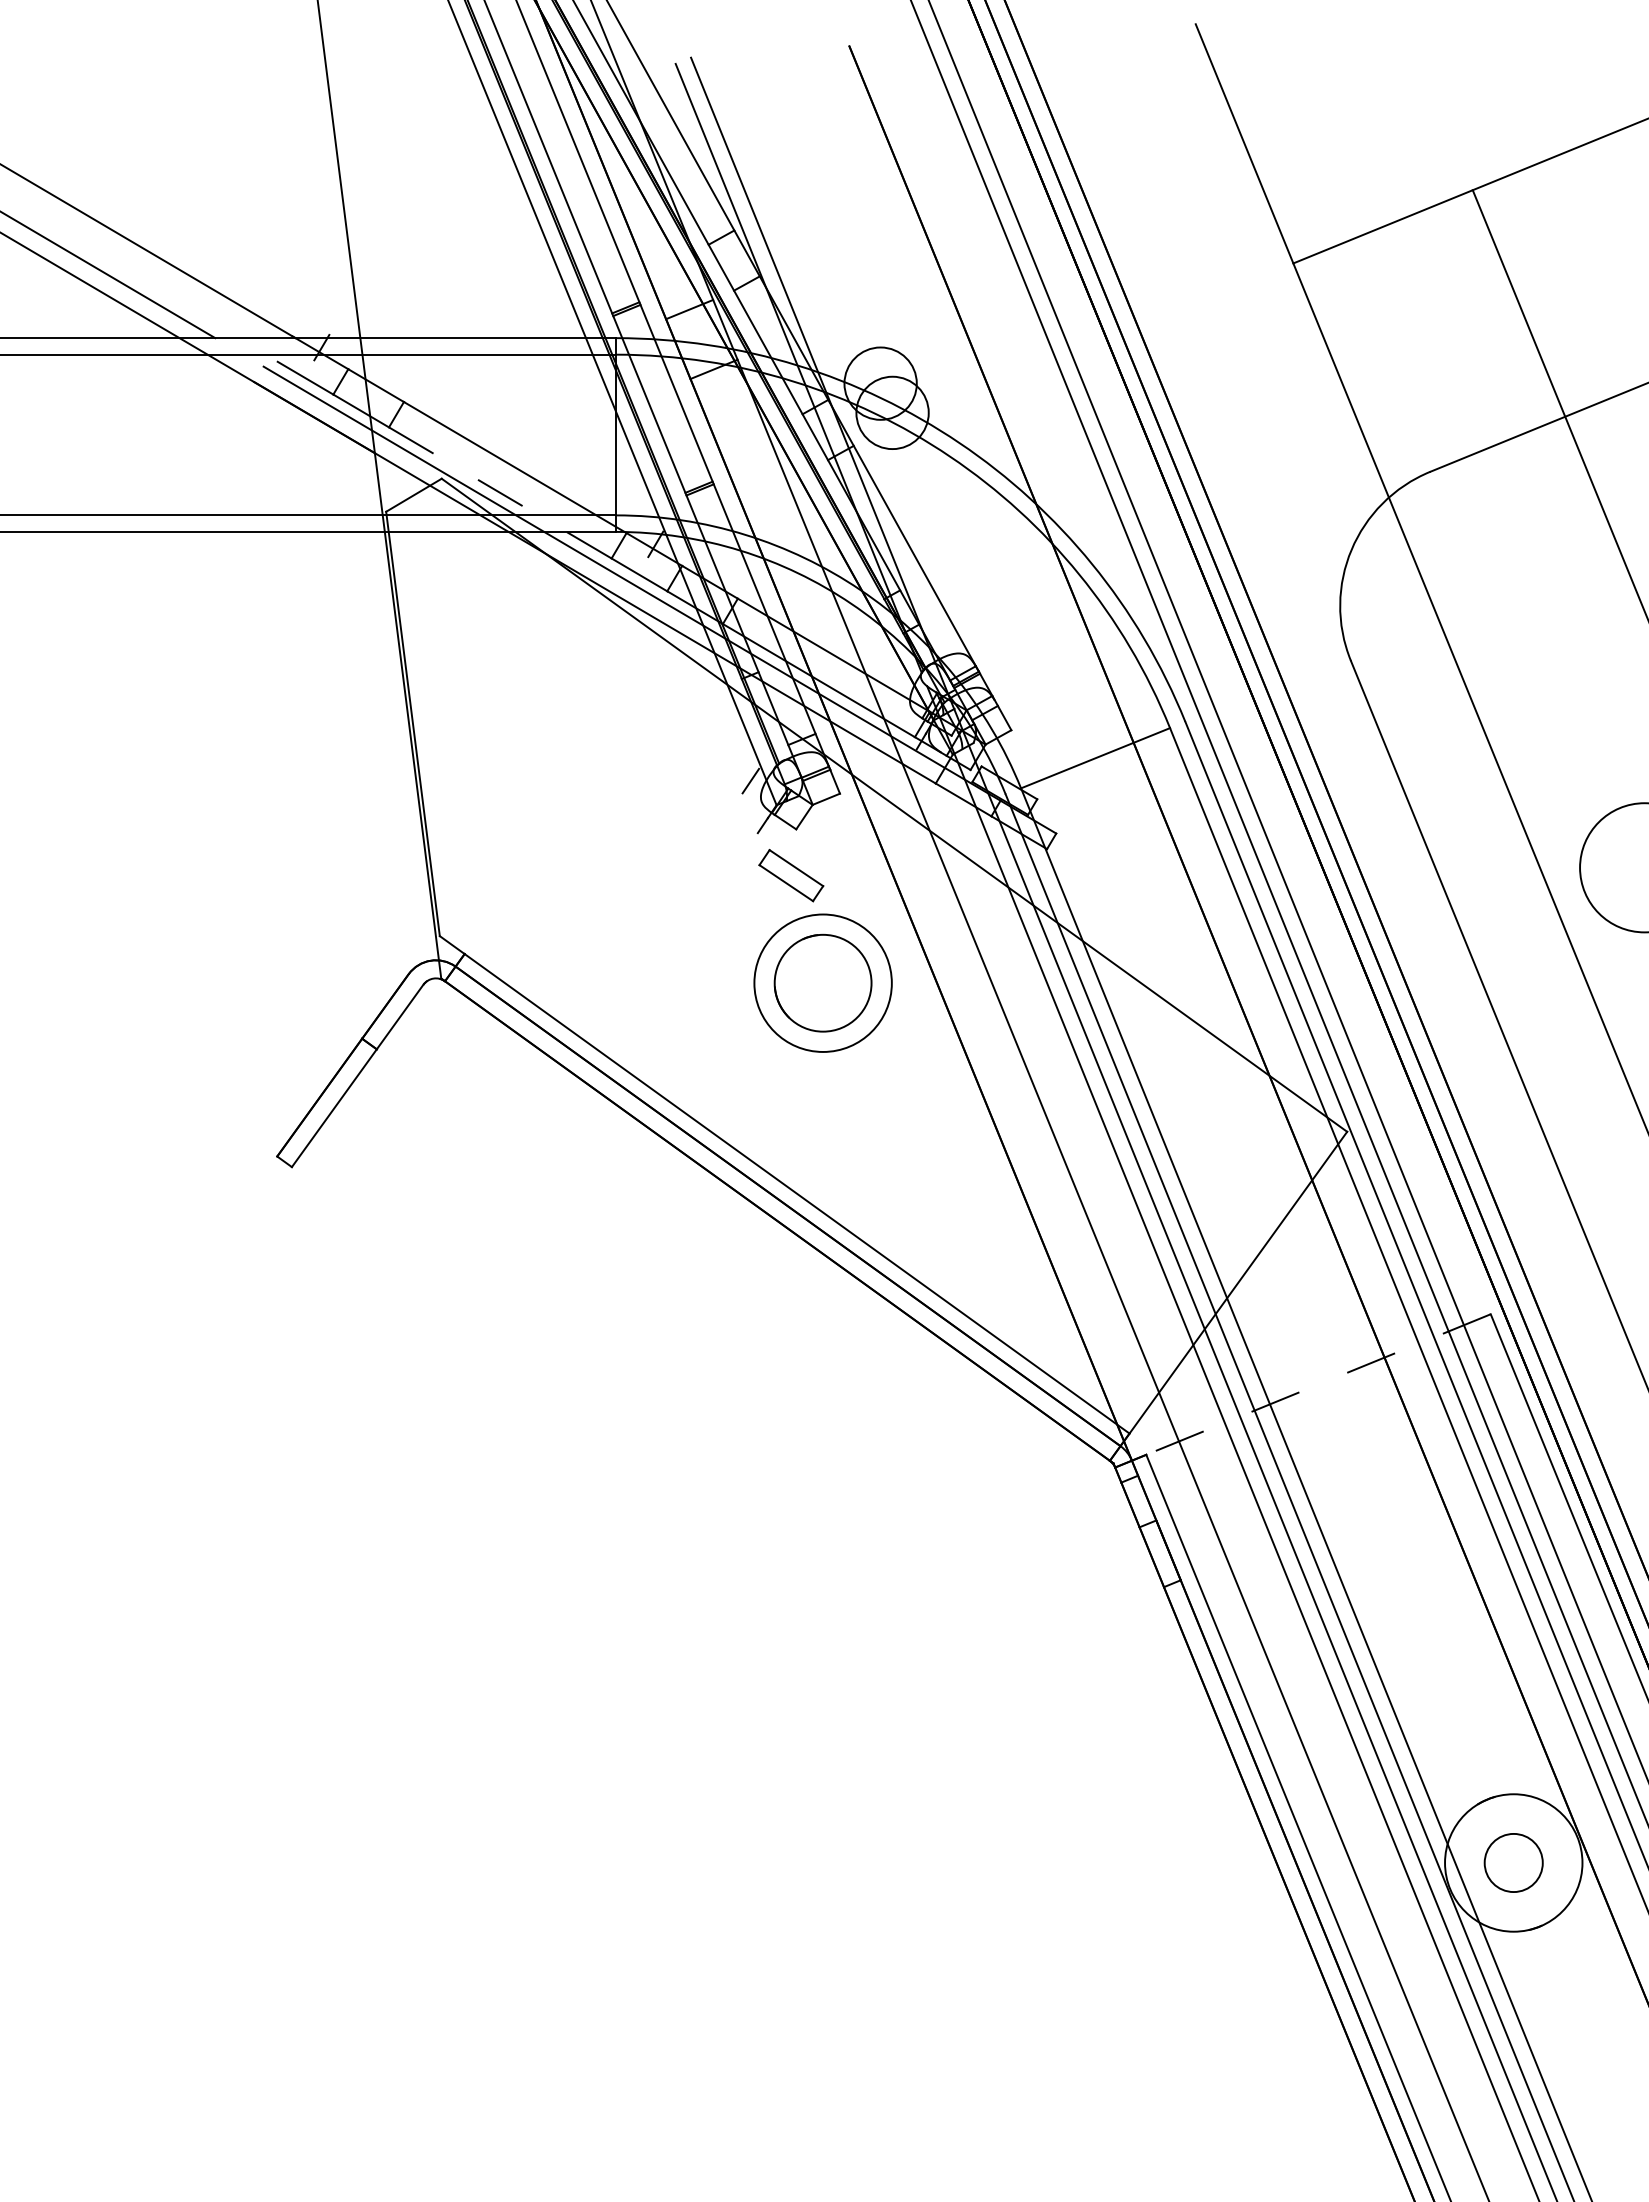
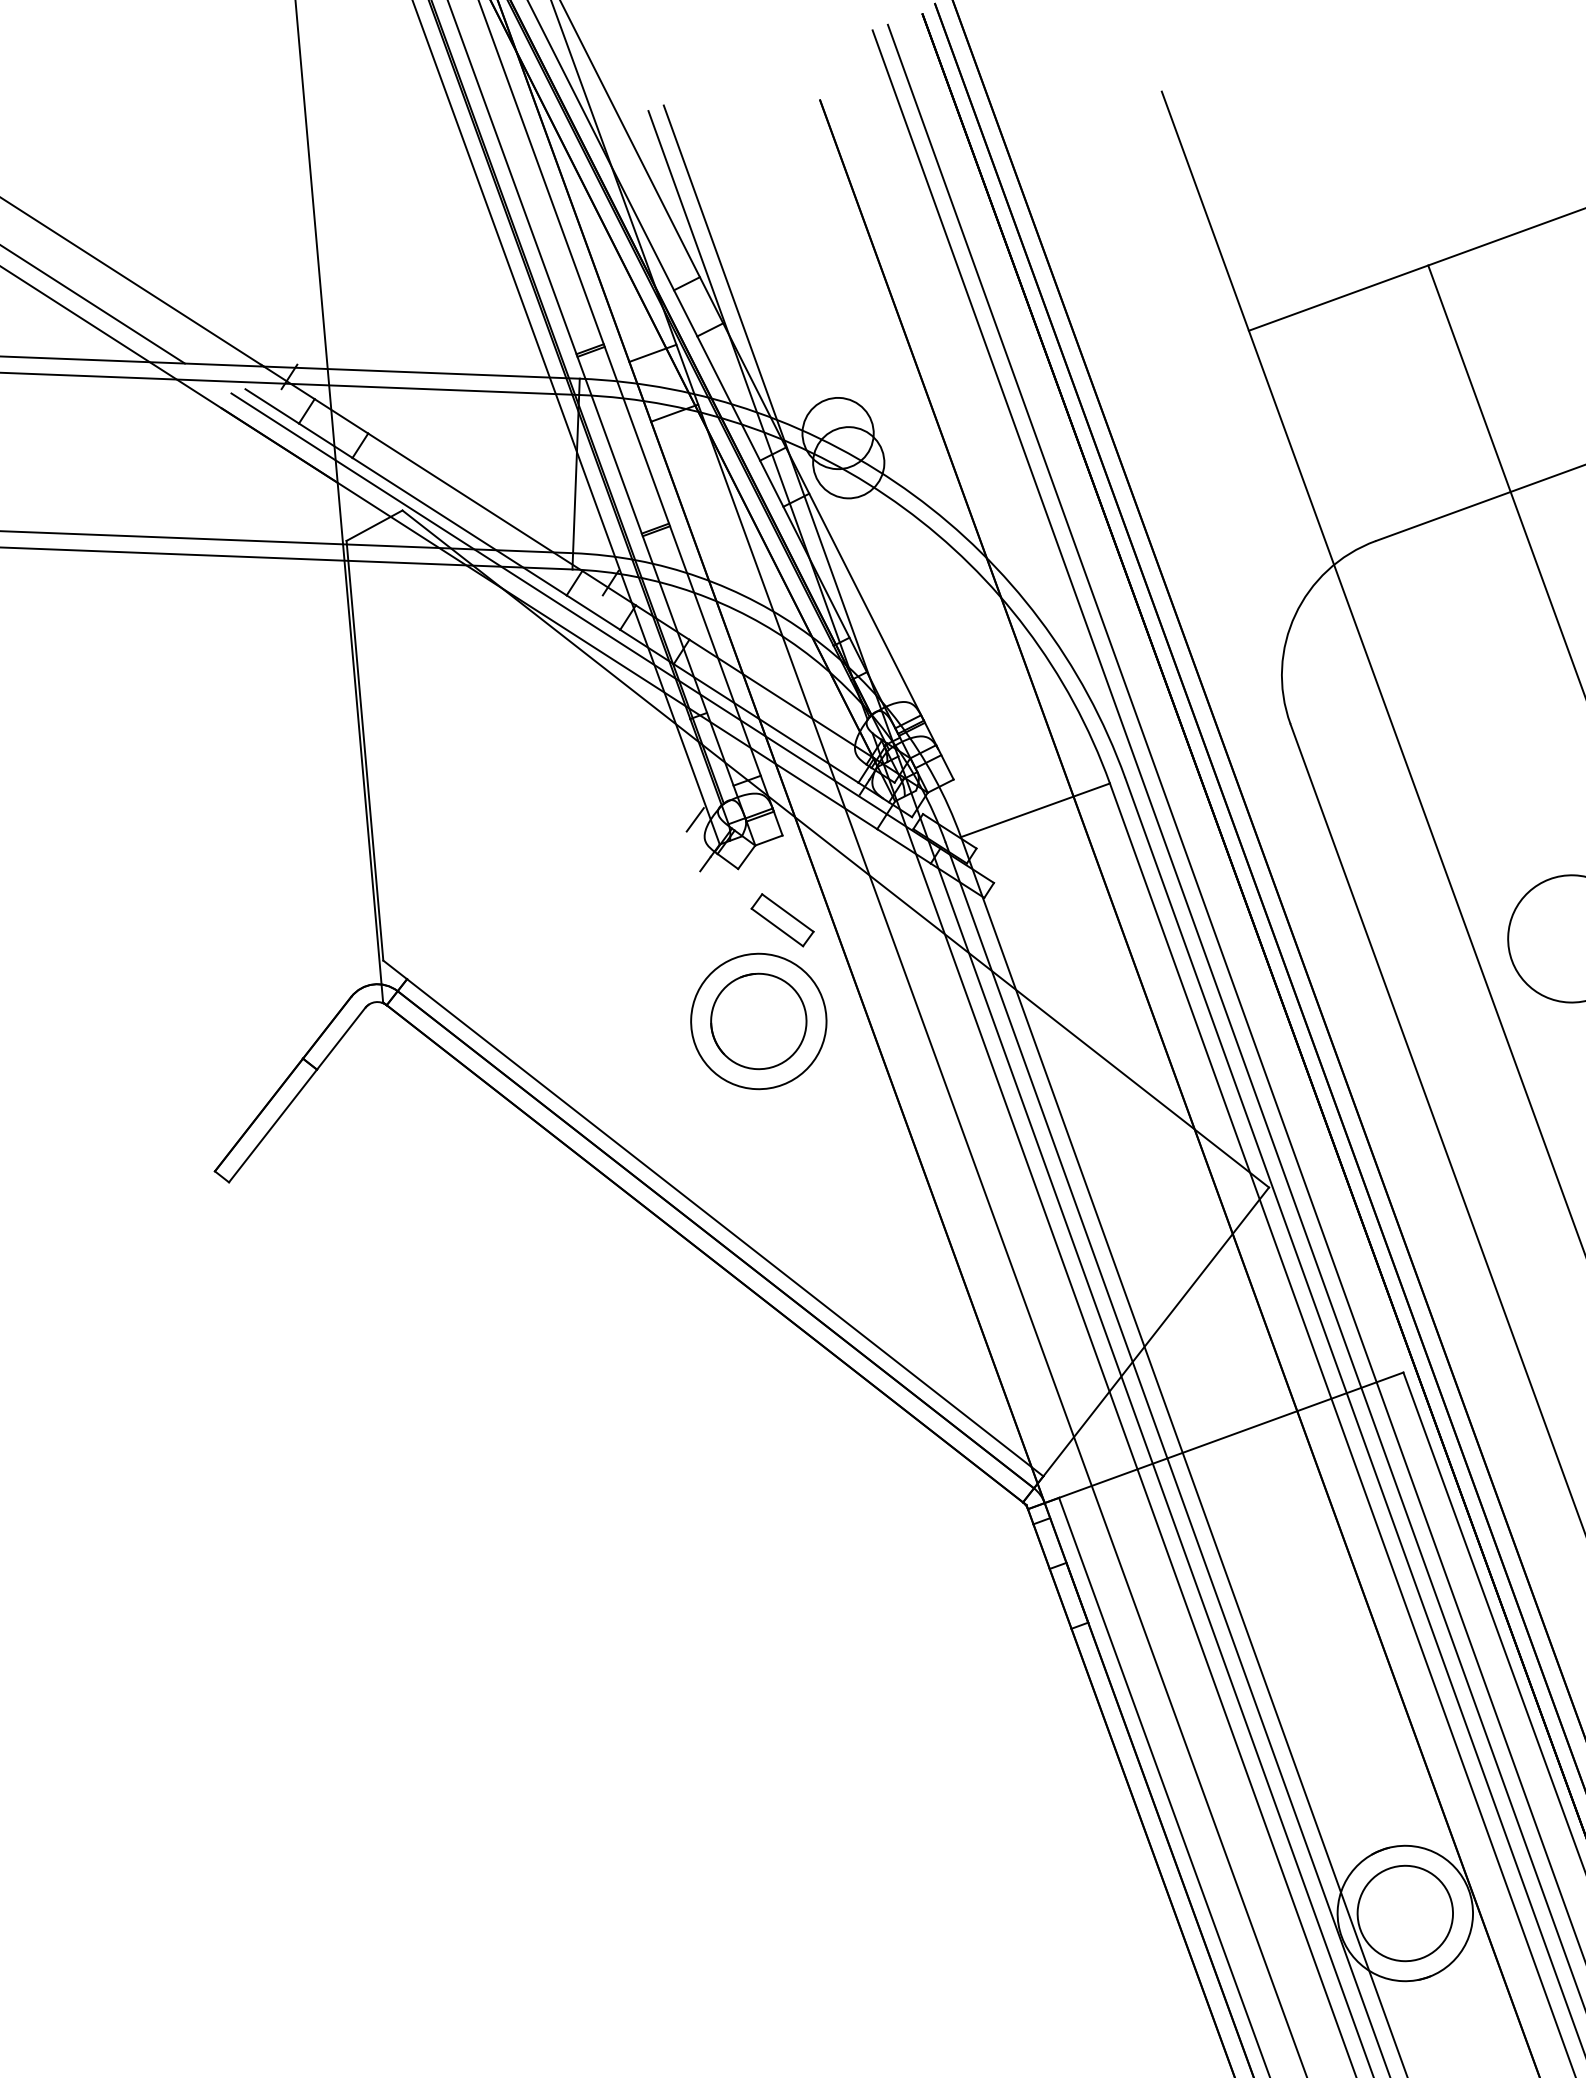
line: (499, 492) -> (458, 526), dashed -> solid
part: (791, 875) -> (782, 920), moved
line: (1318, 1384) -> (1231, 1435), dashed -> solid
circle: (1513, 1862) -> (1405, 1913), size x1.67

